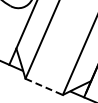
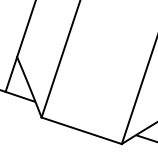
line: (44, 87) -> (82, 131), dashed -> solid

